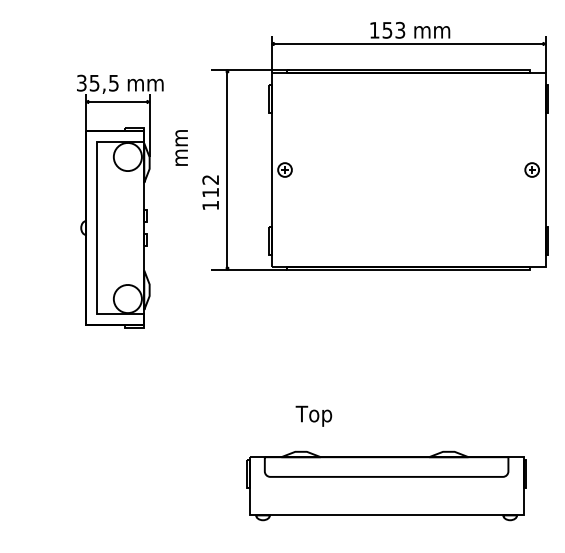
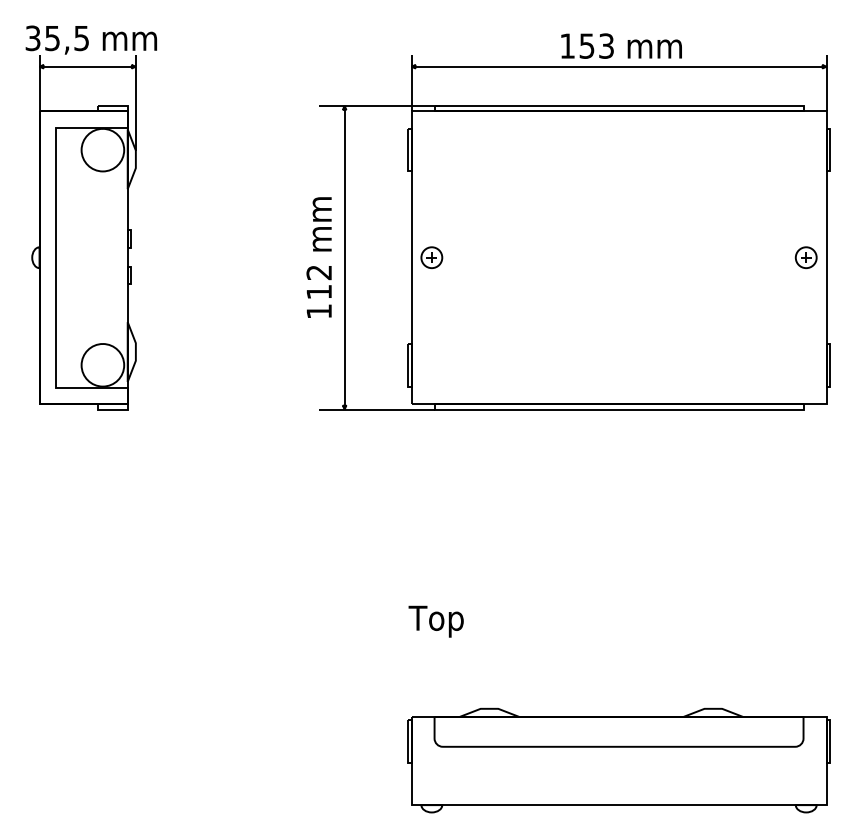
text: (181, 147) -> (321, 223), moved
part: (120, 201) -> (91, 217), moved
text: (313, 415) -> (435, 620), moved
part: (386, 485) -> (618, 759), moved

